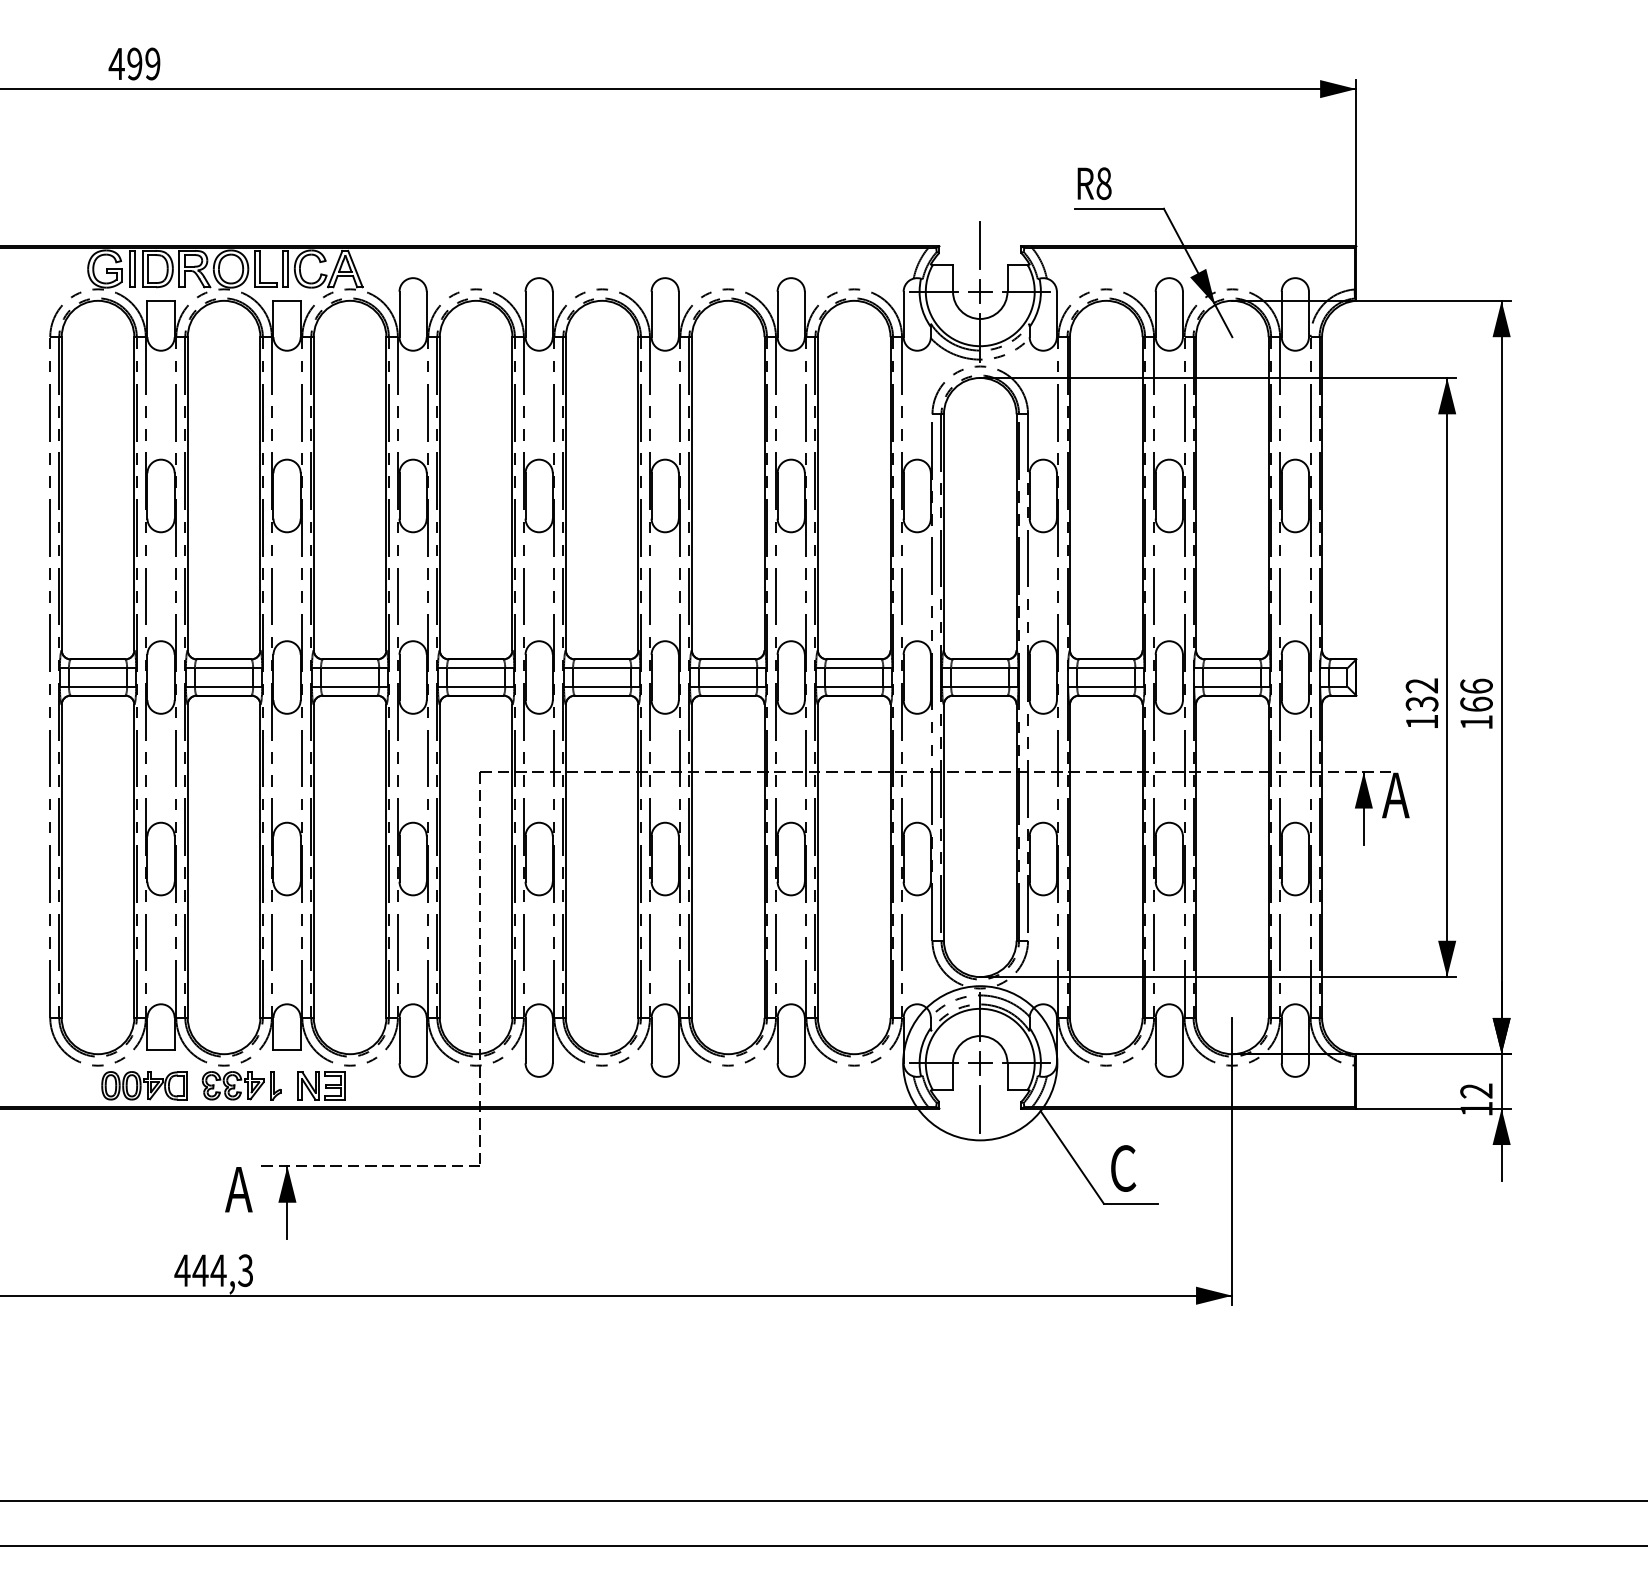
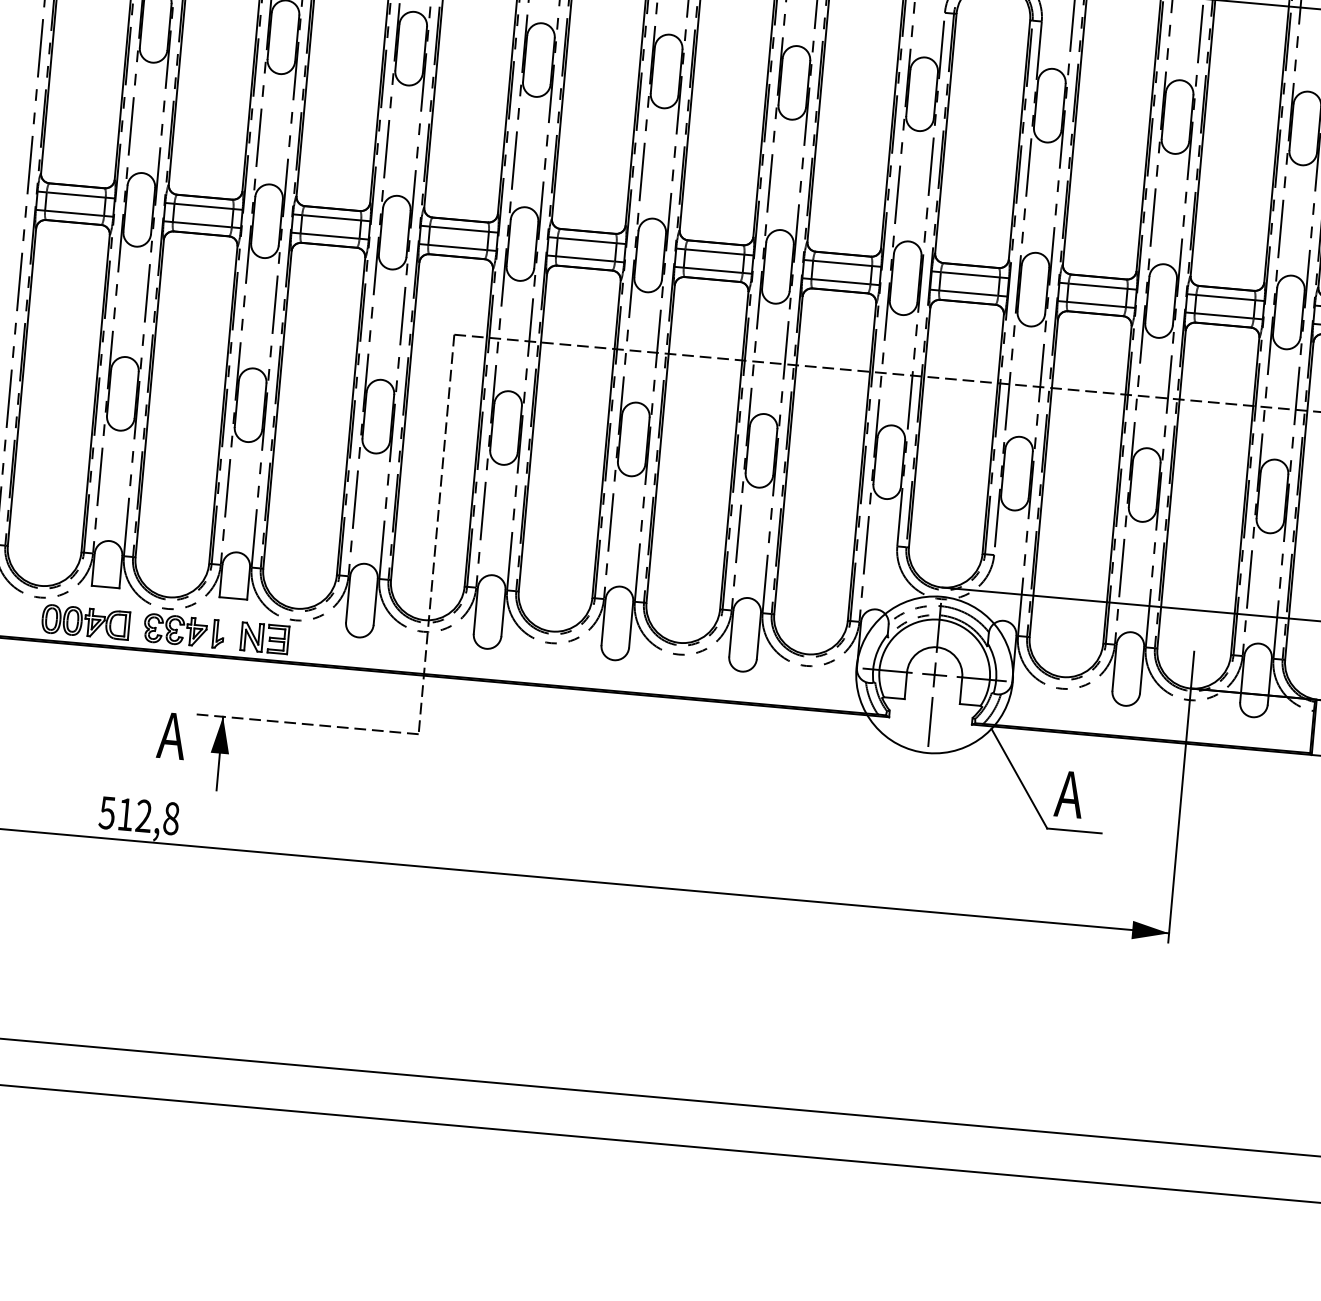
text: (1122, 1168) -> (1069, 794), С -> A
text: (213, 1270) -> (138, 815), 444,3 -> 512,8

